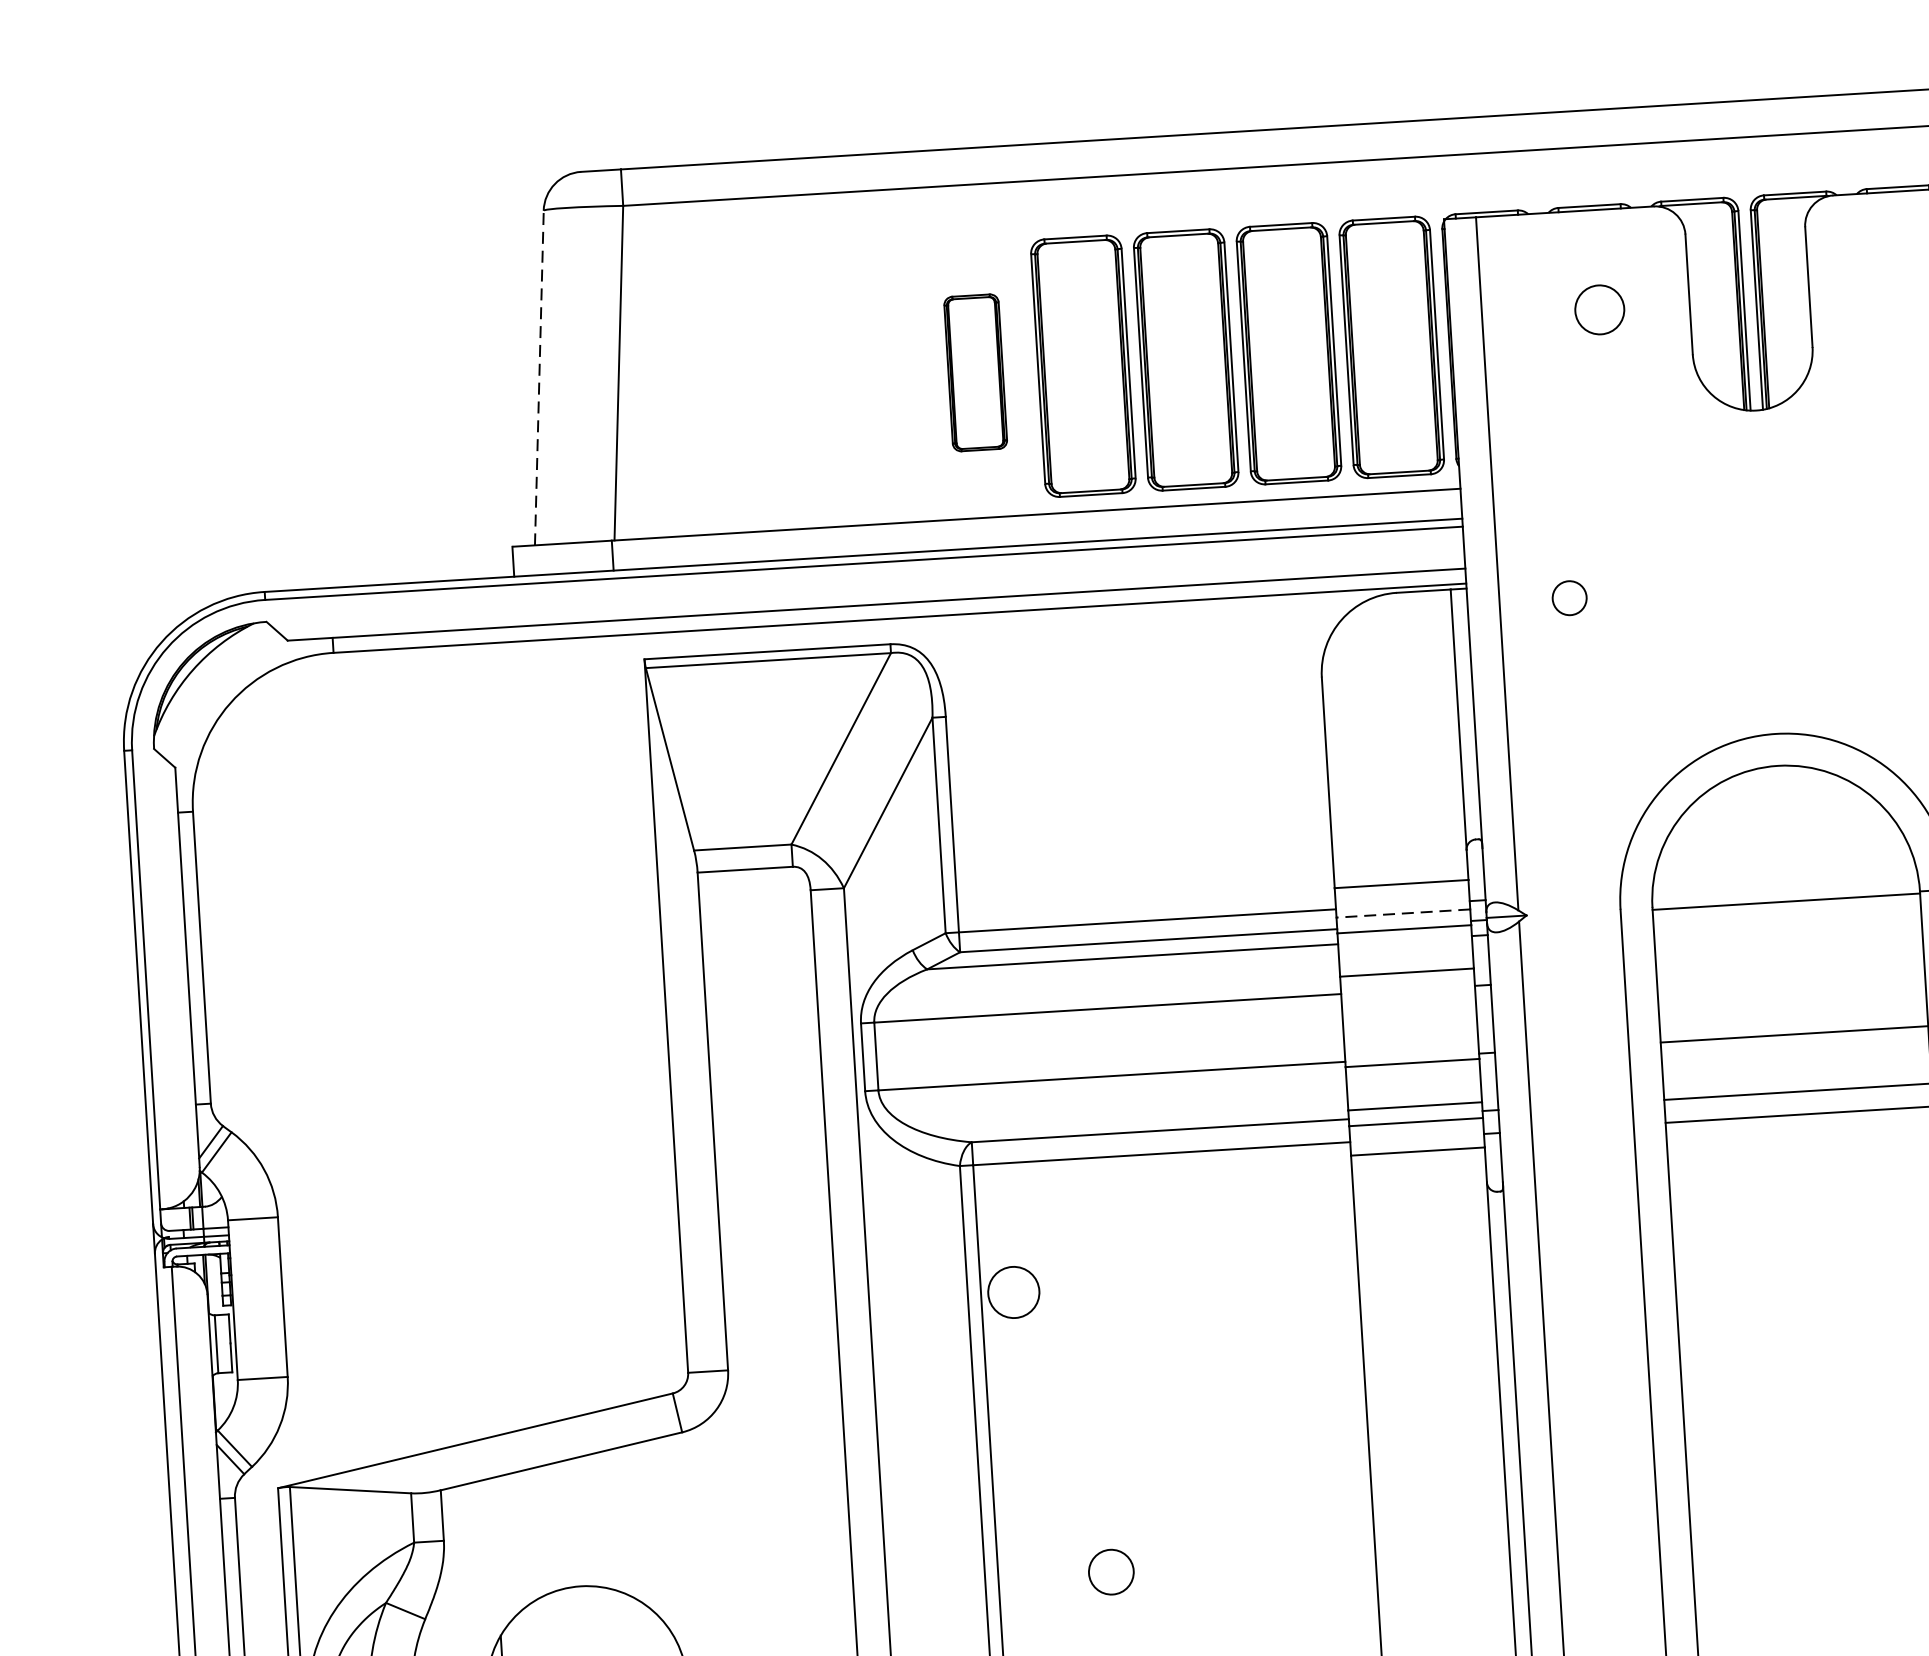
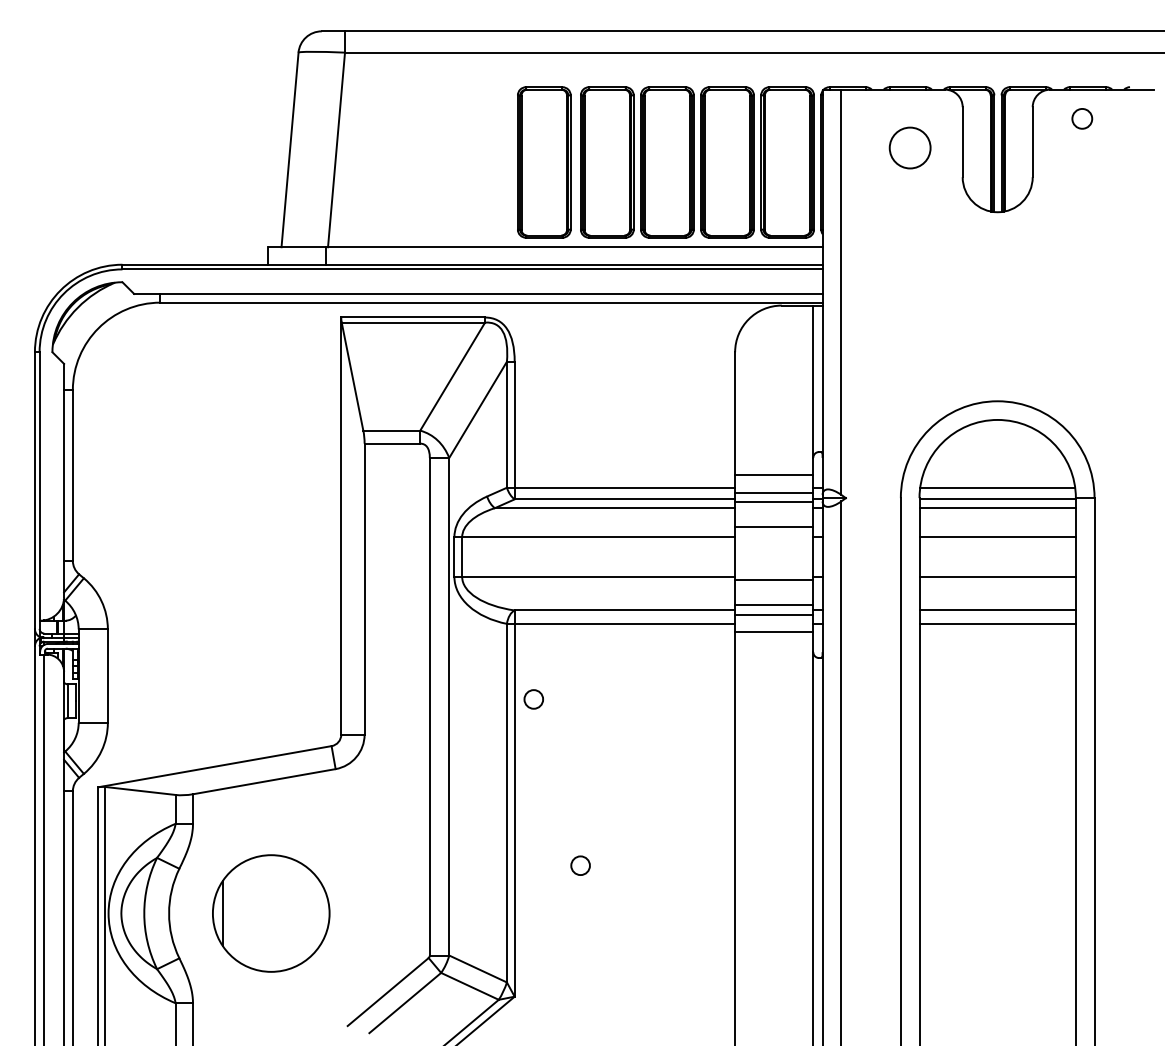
circle: (1598, 309) -> (909, 147), size x1.43
part: (975, 372) -> (544, 162), size x1.67
line: (540, 377) -> (290, 149), dashed -> solid
circle: (1569, 597) -> (1082, 118), moved
line: (1784, 881) -> (997, 487), added
line: (1402, 913) -> (773, 492), dashed -> solid
line: (1786, 917) -> (997, 508), added
line: (1790, 966) -> (997, 537), added
circle: (1013, 1292) -> (533, 699), size x0.62
circle: (1111, 1571) -> (580, 865), size x0.71

